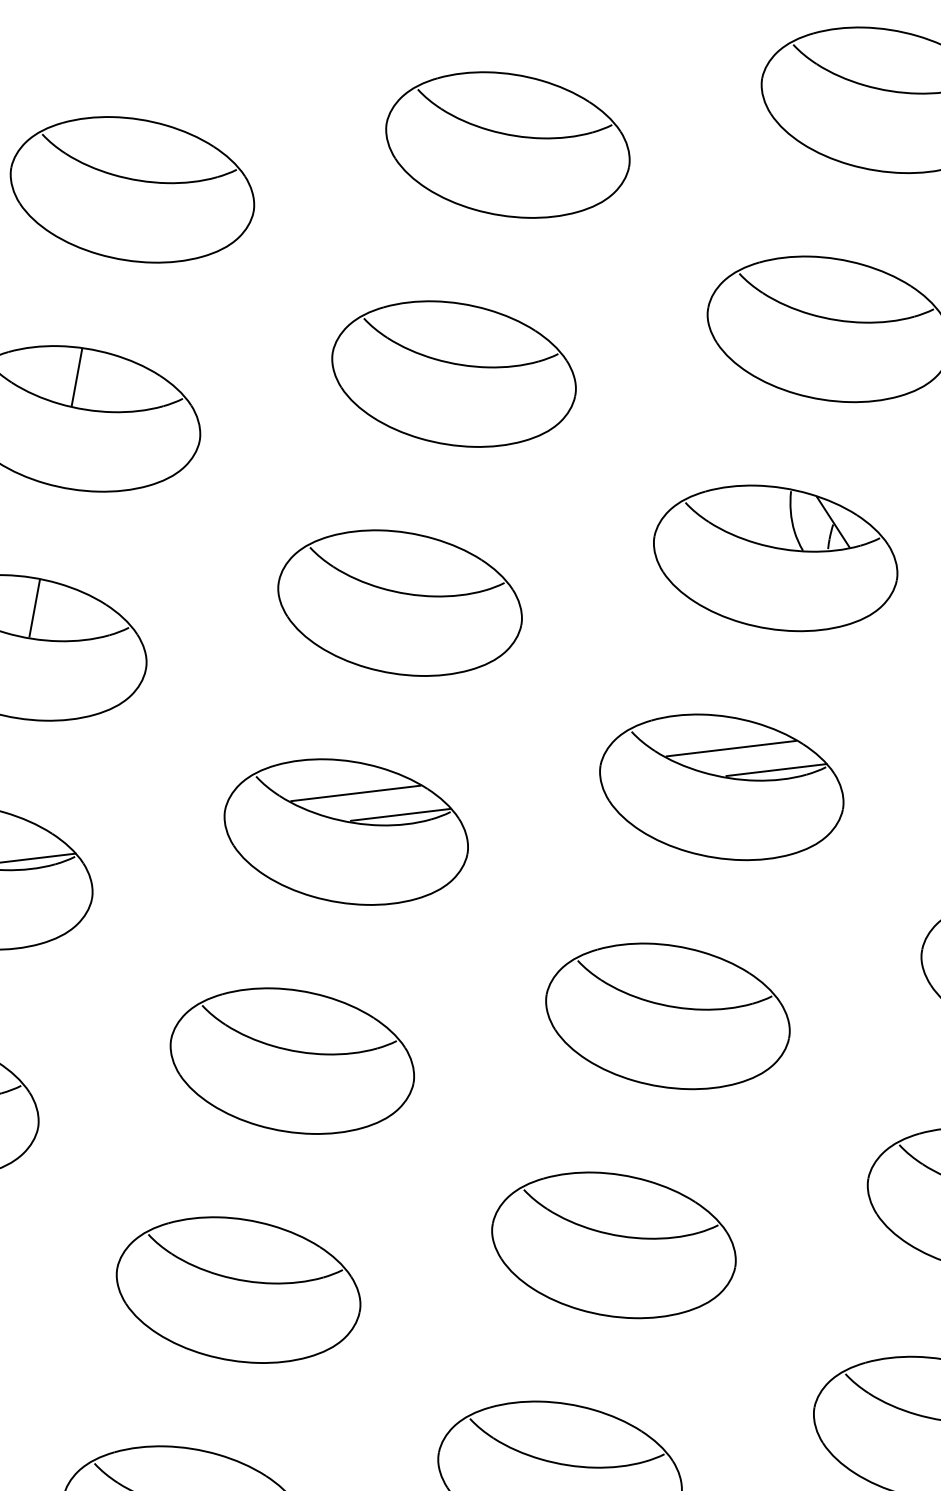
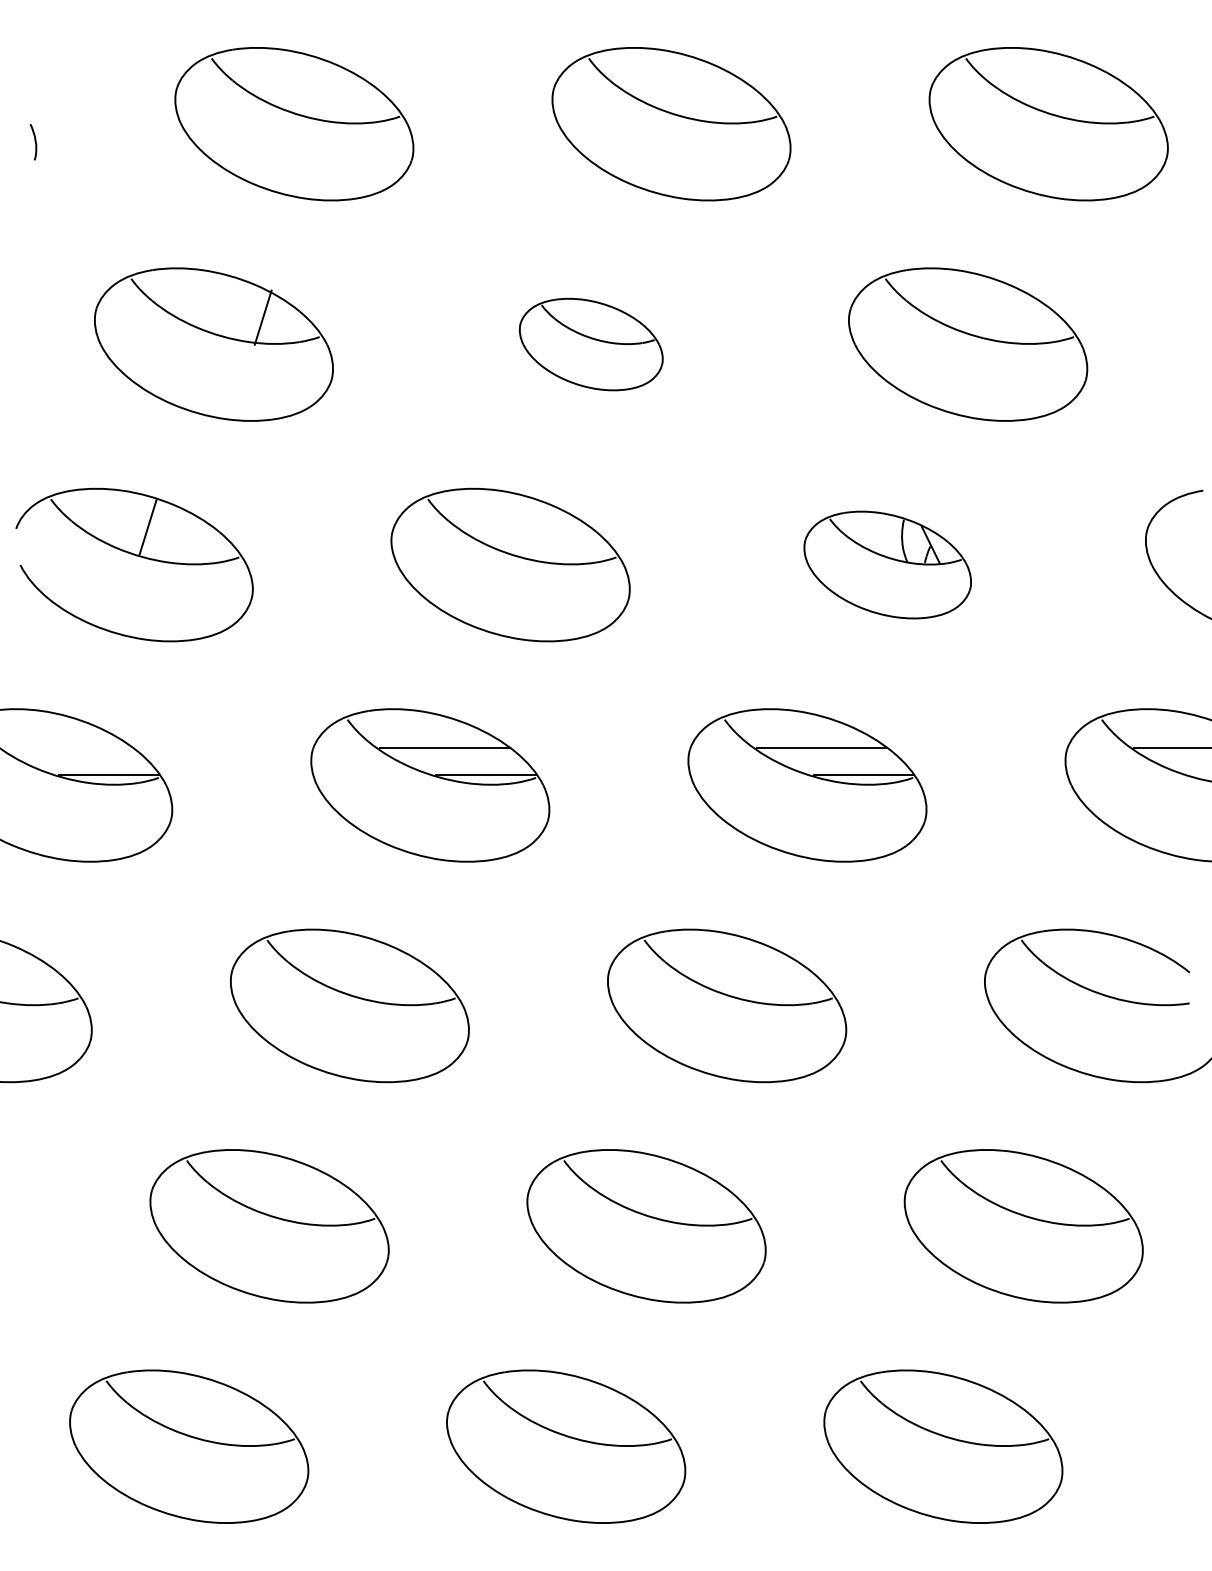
part: (454, 373) -> (591, 344), size x0.6
line: (76, 377) -> (262, 317), moved
part: (775, 557) -> (887, 564), size x0.7

